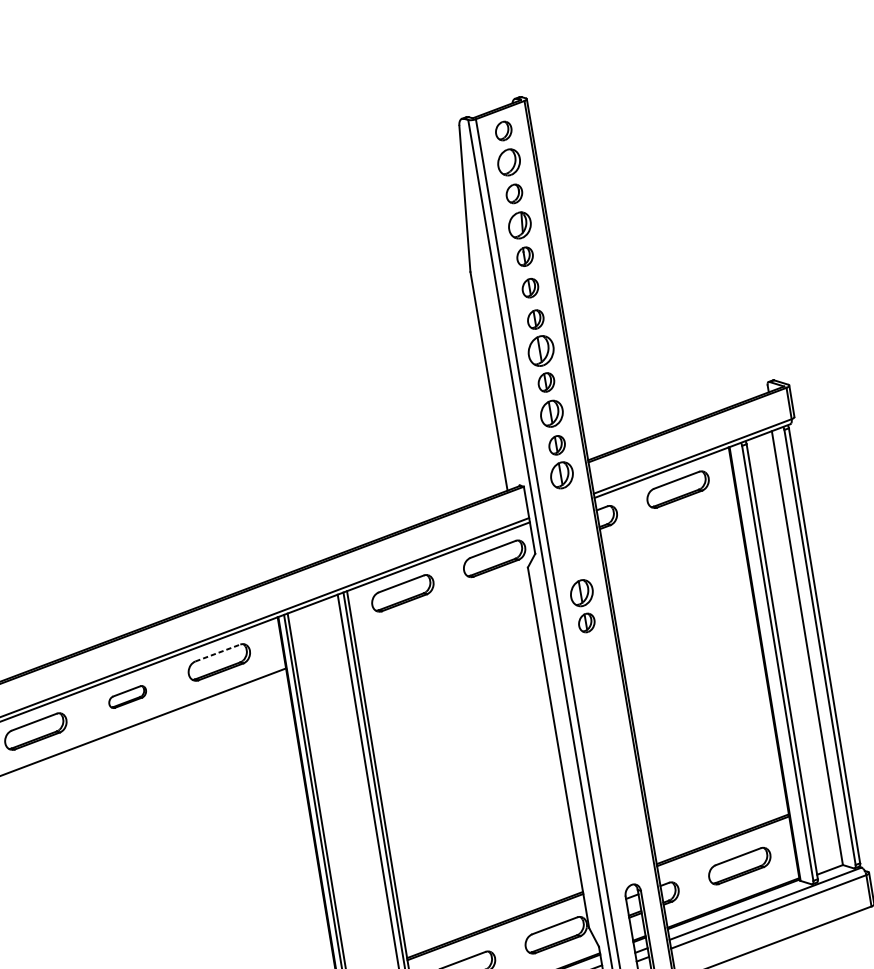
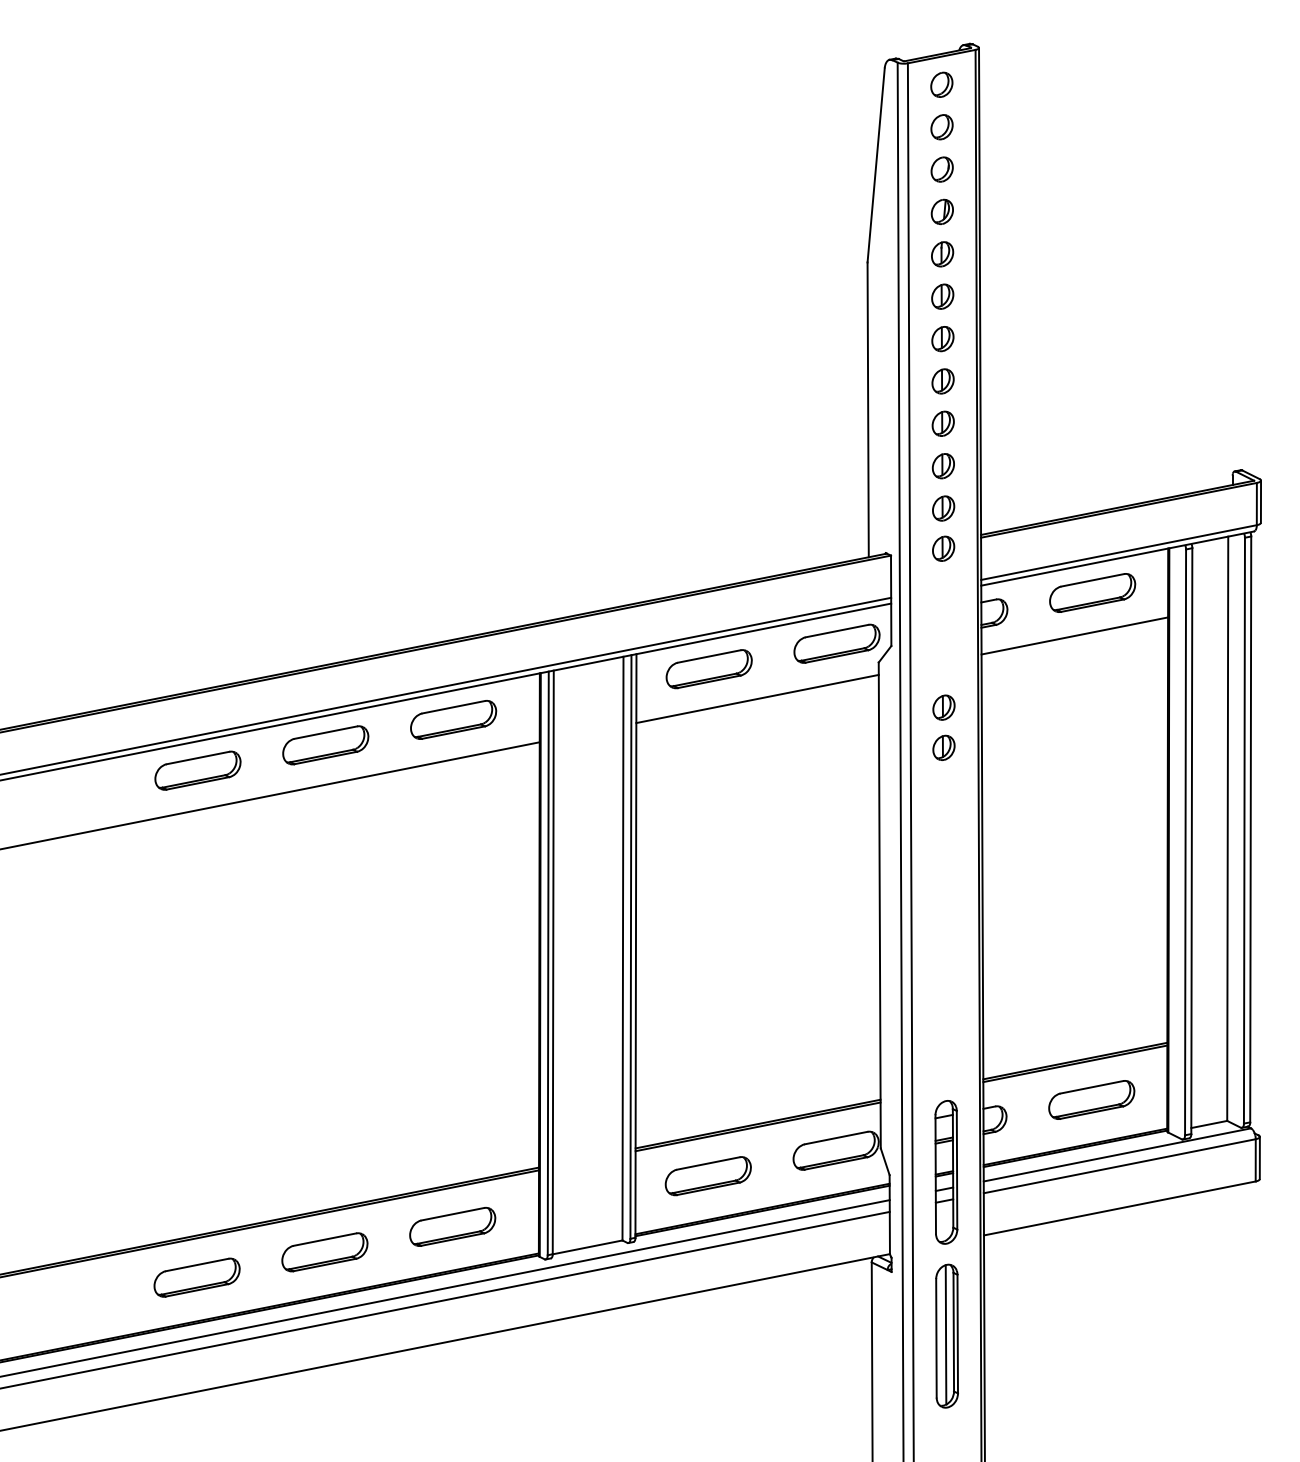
part: (508, 162) -> (941, 127), size x0.71
part: (519, 225) -> (941, 211), size x0.71
part: (540, 351) -> (942, 381), size x0.62
part: (551, 414) -> (942, 466), size x0.71
part: (561, 475) -> (943, 548), size x0.71
line: (669, 523) -> (1074, 635), added
part: (581, 593) -> (943, 707), size x0.71
line: (442, 609) -> (757, 698), added
line: (217, 653) -> (453, 707), dashed -> solid
part: (127, 697) -> (325, 745), size x1.67

